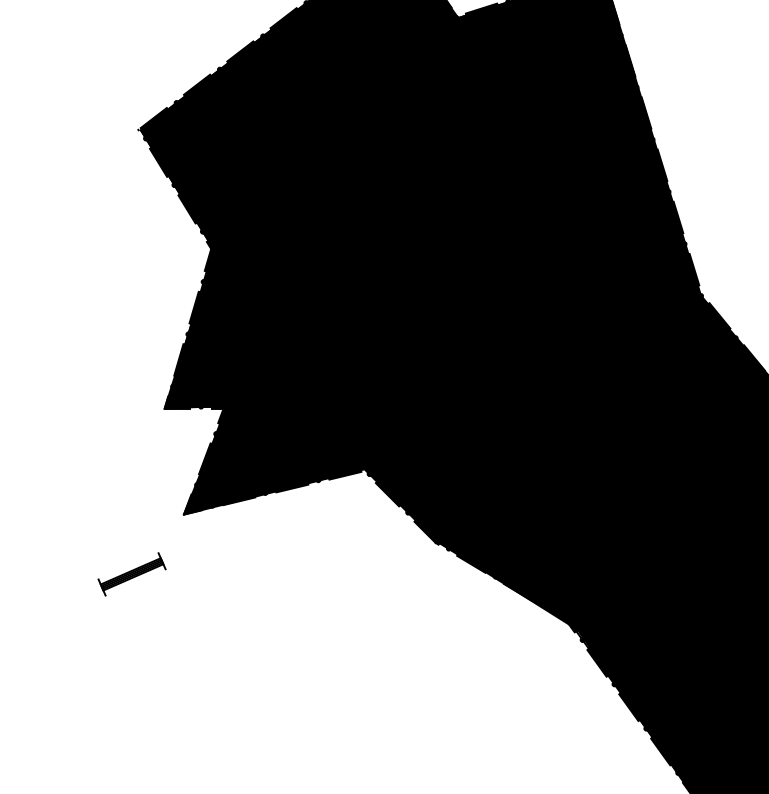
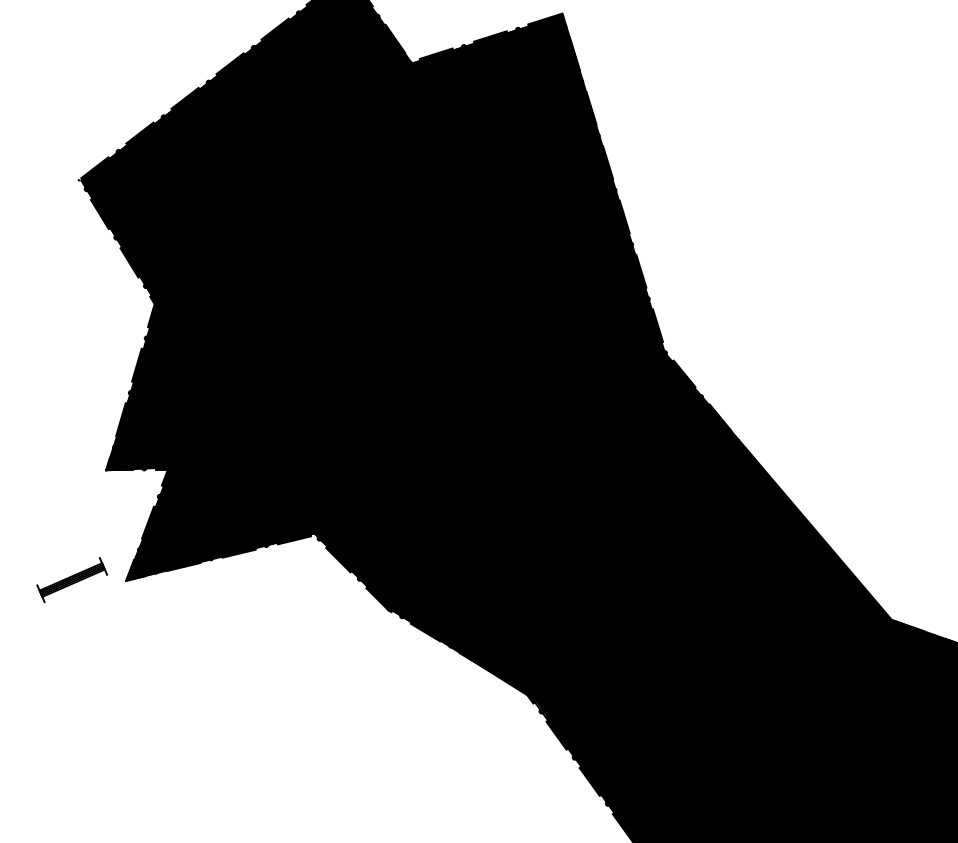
part: (132, 574) -> (72, 580), moved

